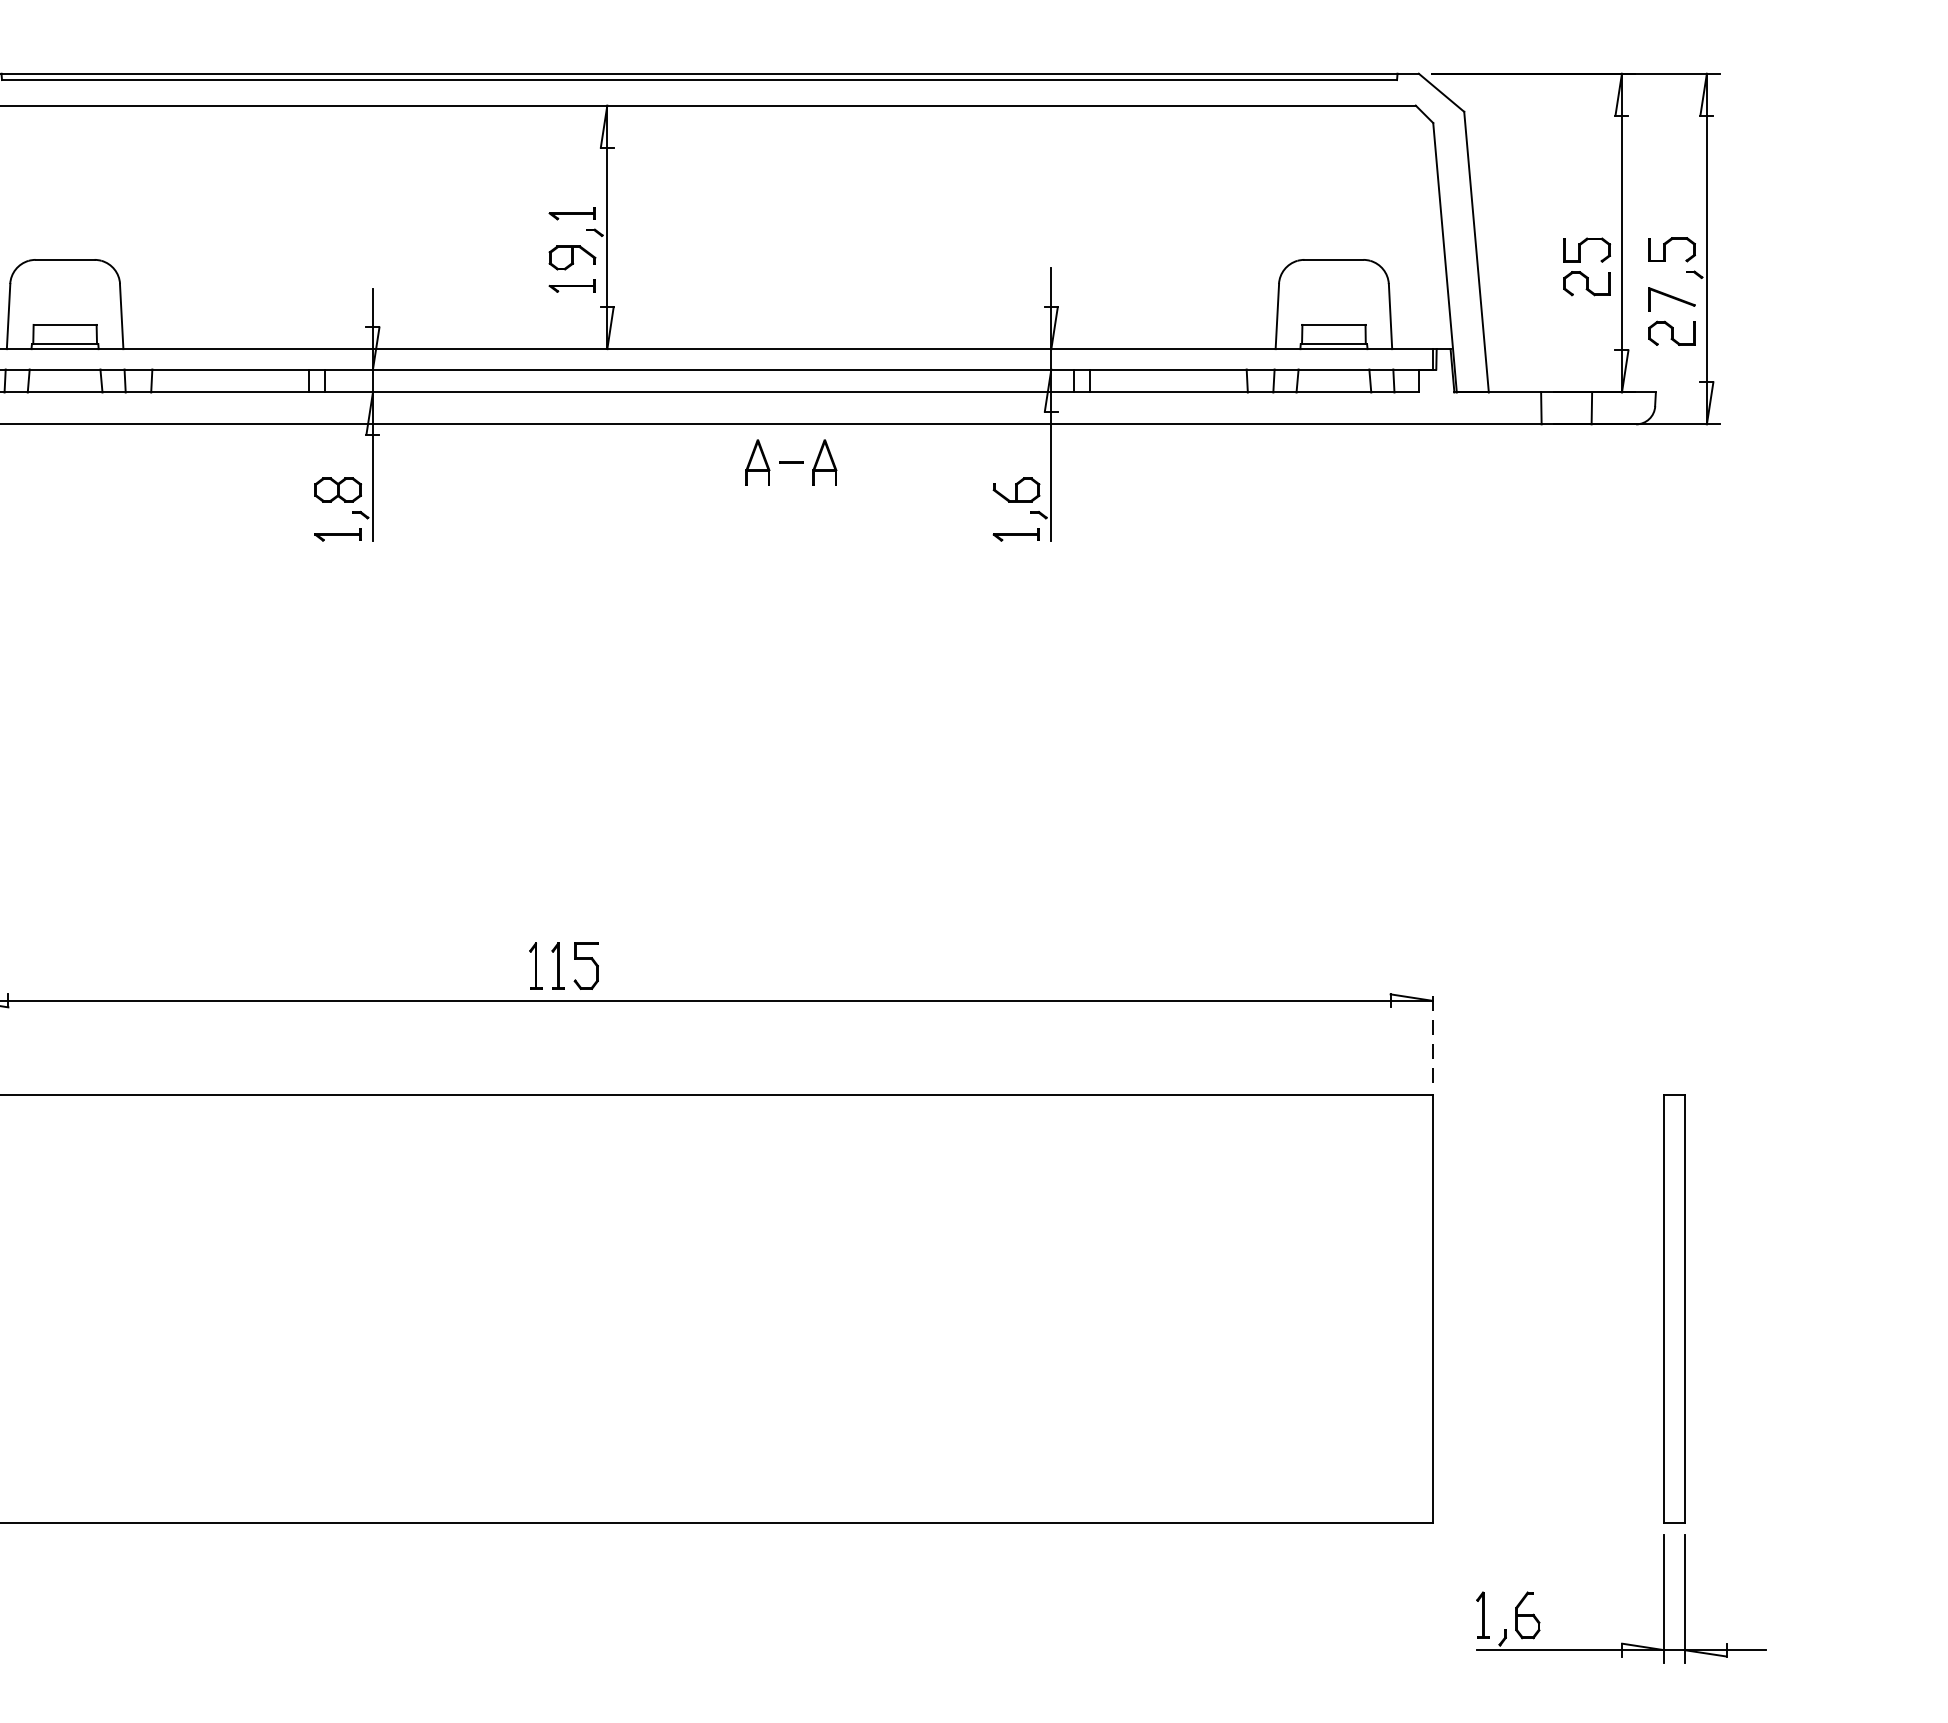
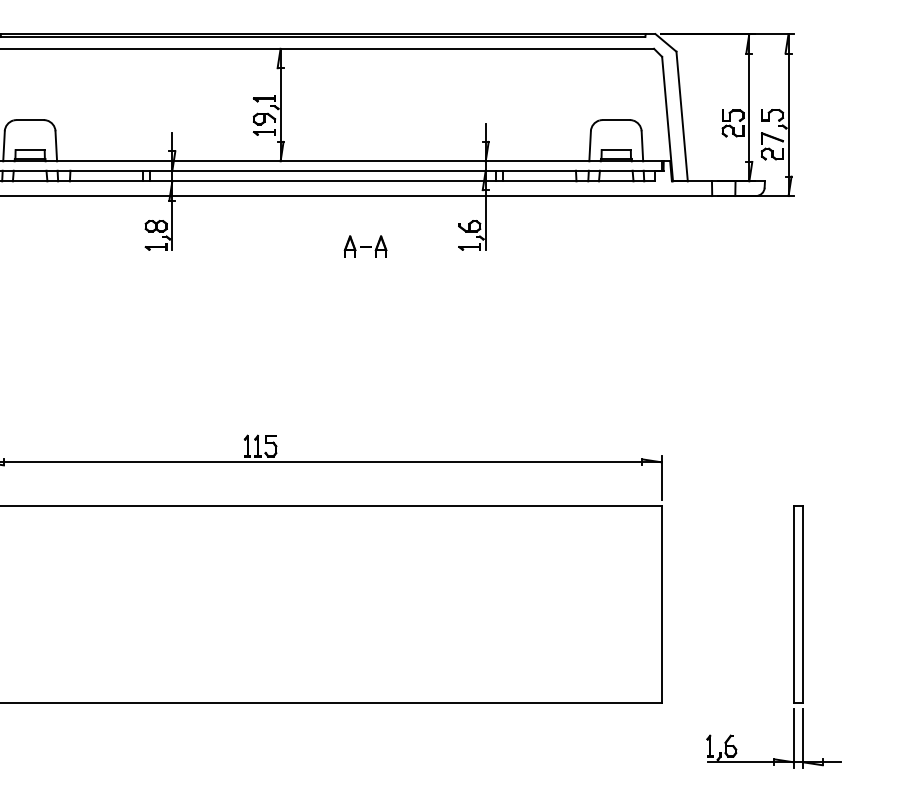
part: (791, 462) -> (365, 246), moved
line: (1431, 1035) -> (661, 478), dashed -> solid
part: (1663, 1377) -> (793, 636), moved

